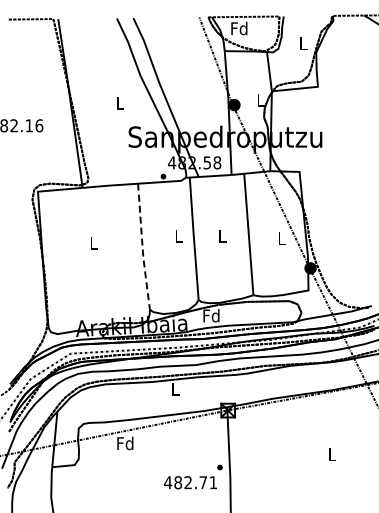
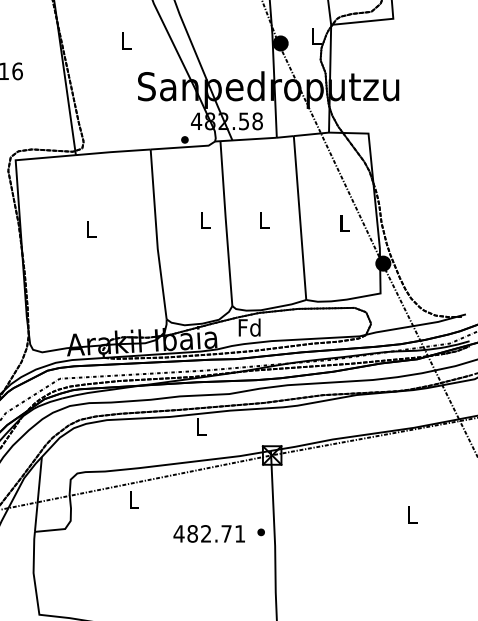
line: (142, 247) -> (156, 235), dashed -> solid
text: (125, 443) -> (133, 499), Fd -> L
text: (190, 482) -> (209, 533), moved

